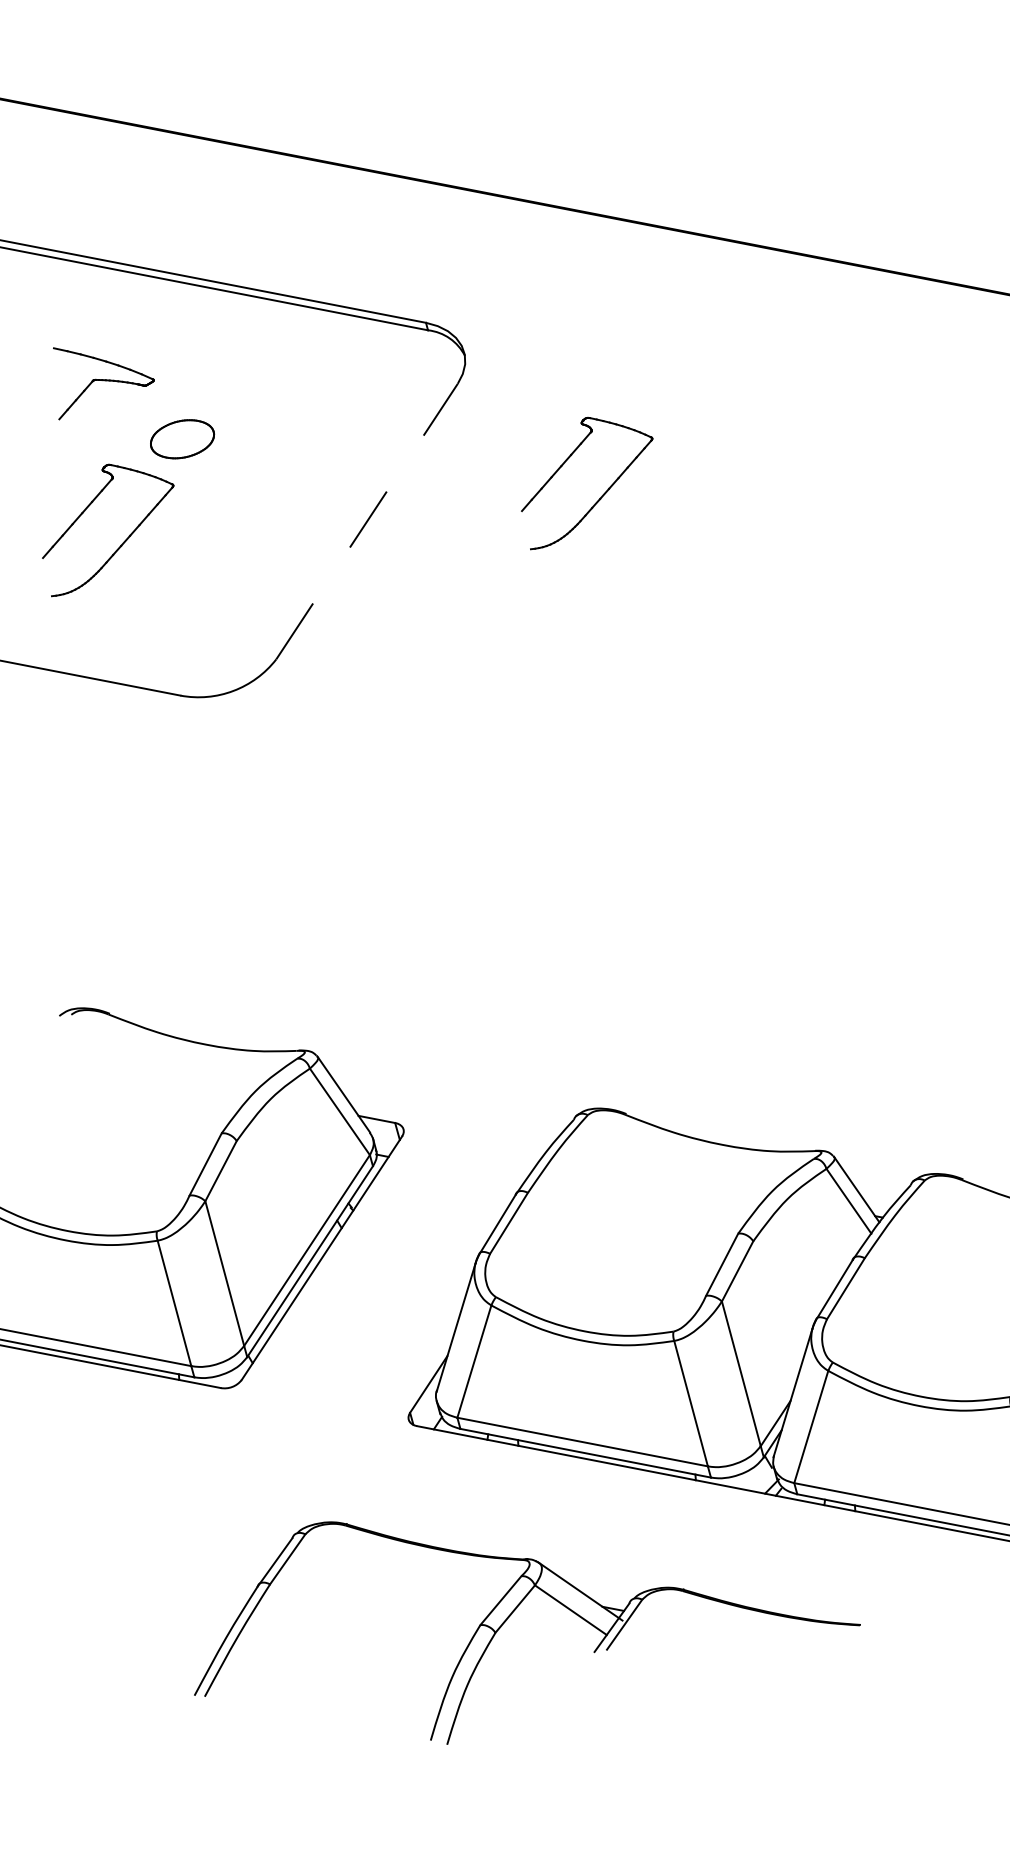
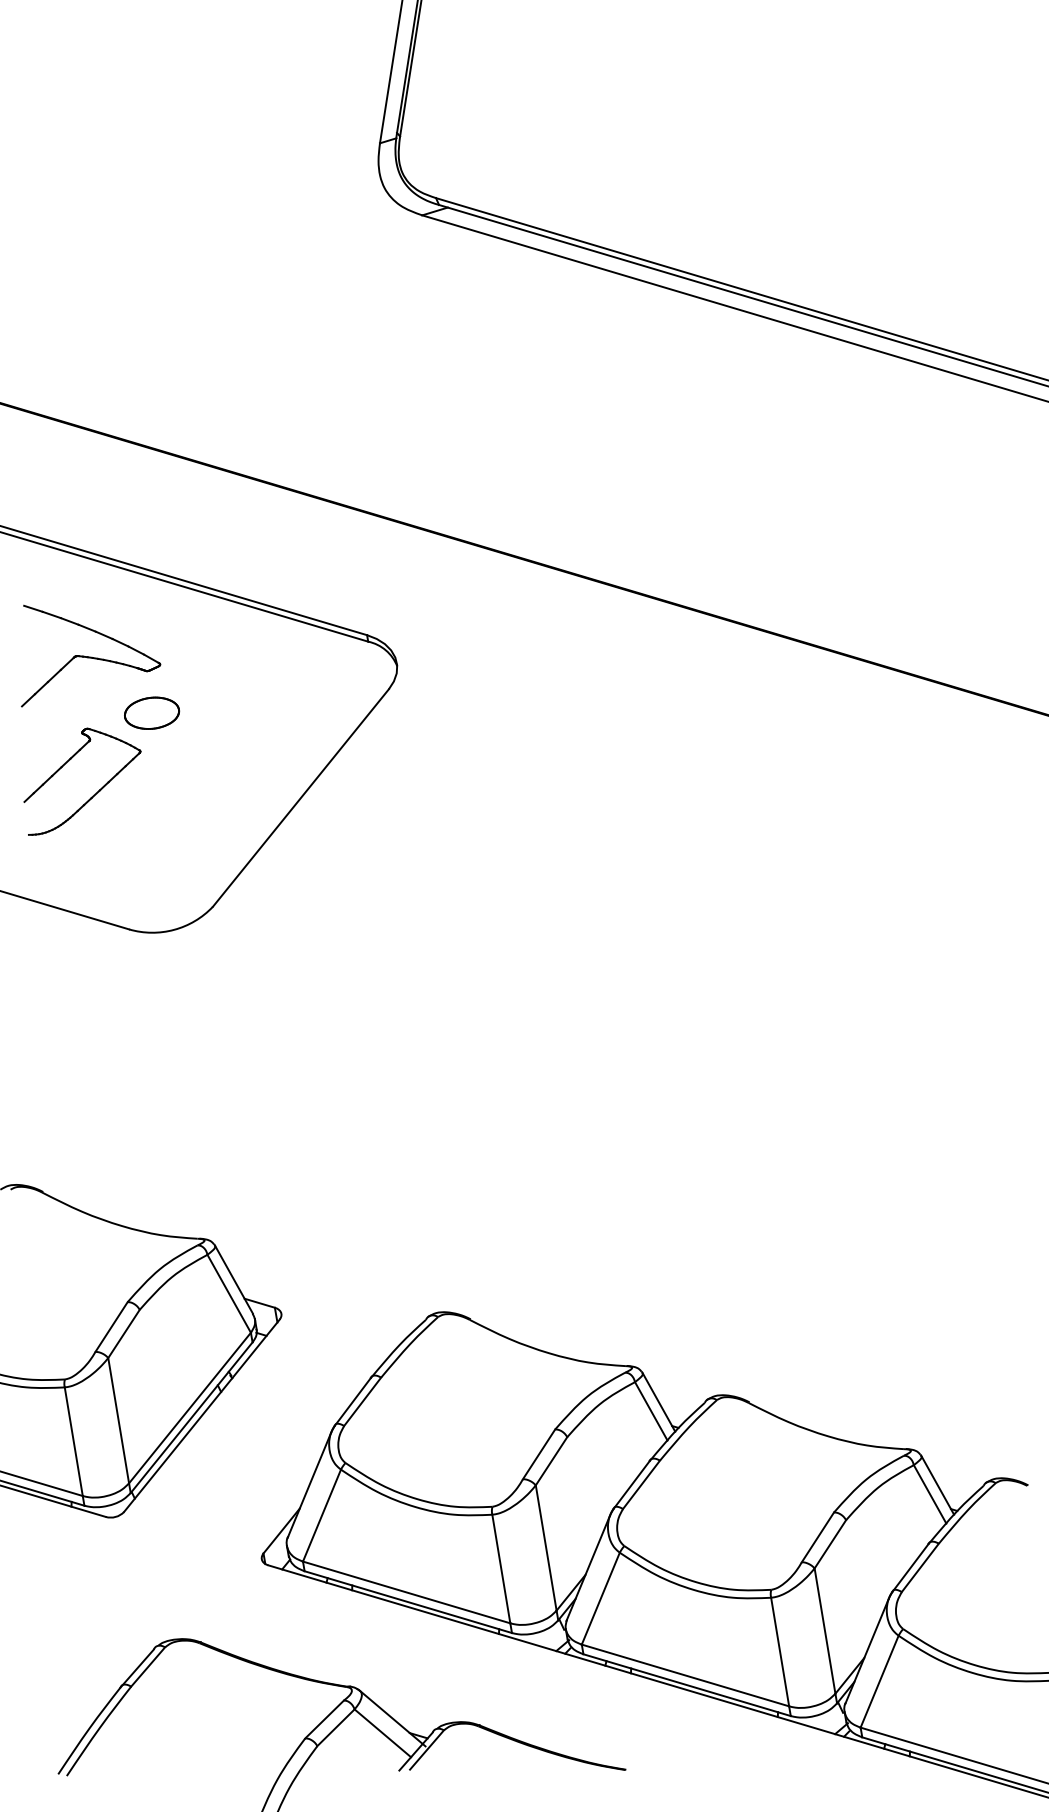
part: (104, 378) -> (91, 655), size x1.67
part: (601, 495) -> (500, 795), removed
line: (366, 522) -> (300, 798), dashed -> solid

